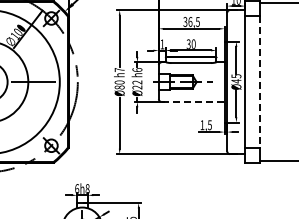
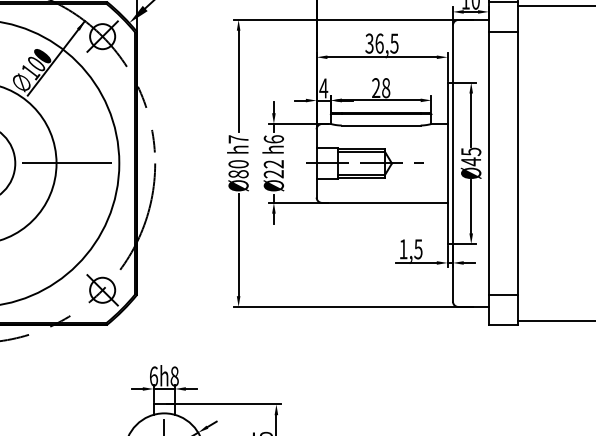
text: (162, 44) -> (323, 88), 1 -> 4
text: (190, 44) -> (379, 88), 30 -> 28
line: (259, 82) -> (517, 164), dashed -> solid
line: (193, 101) -> (385, 202), dashed -> solid

